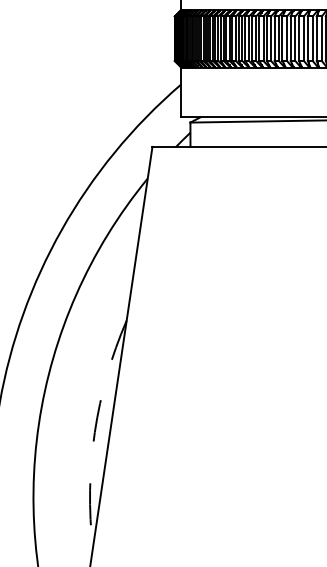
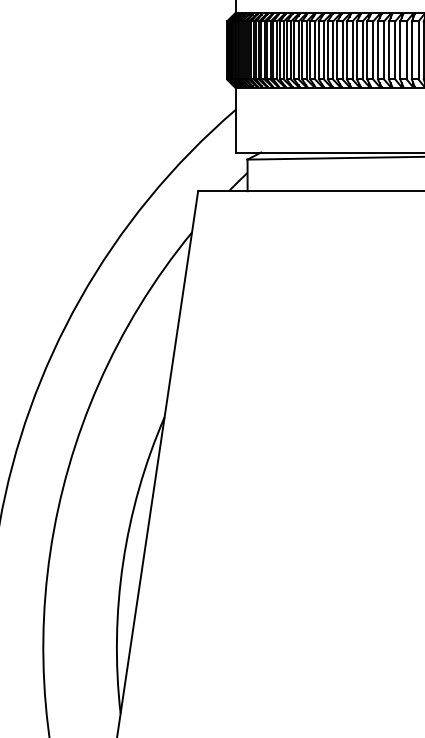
arc: (94, 432) -> (122, 562), dashed -> solid

